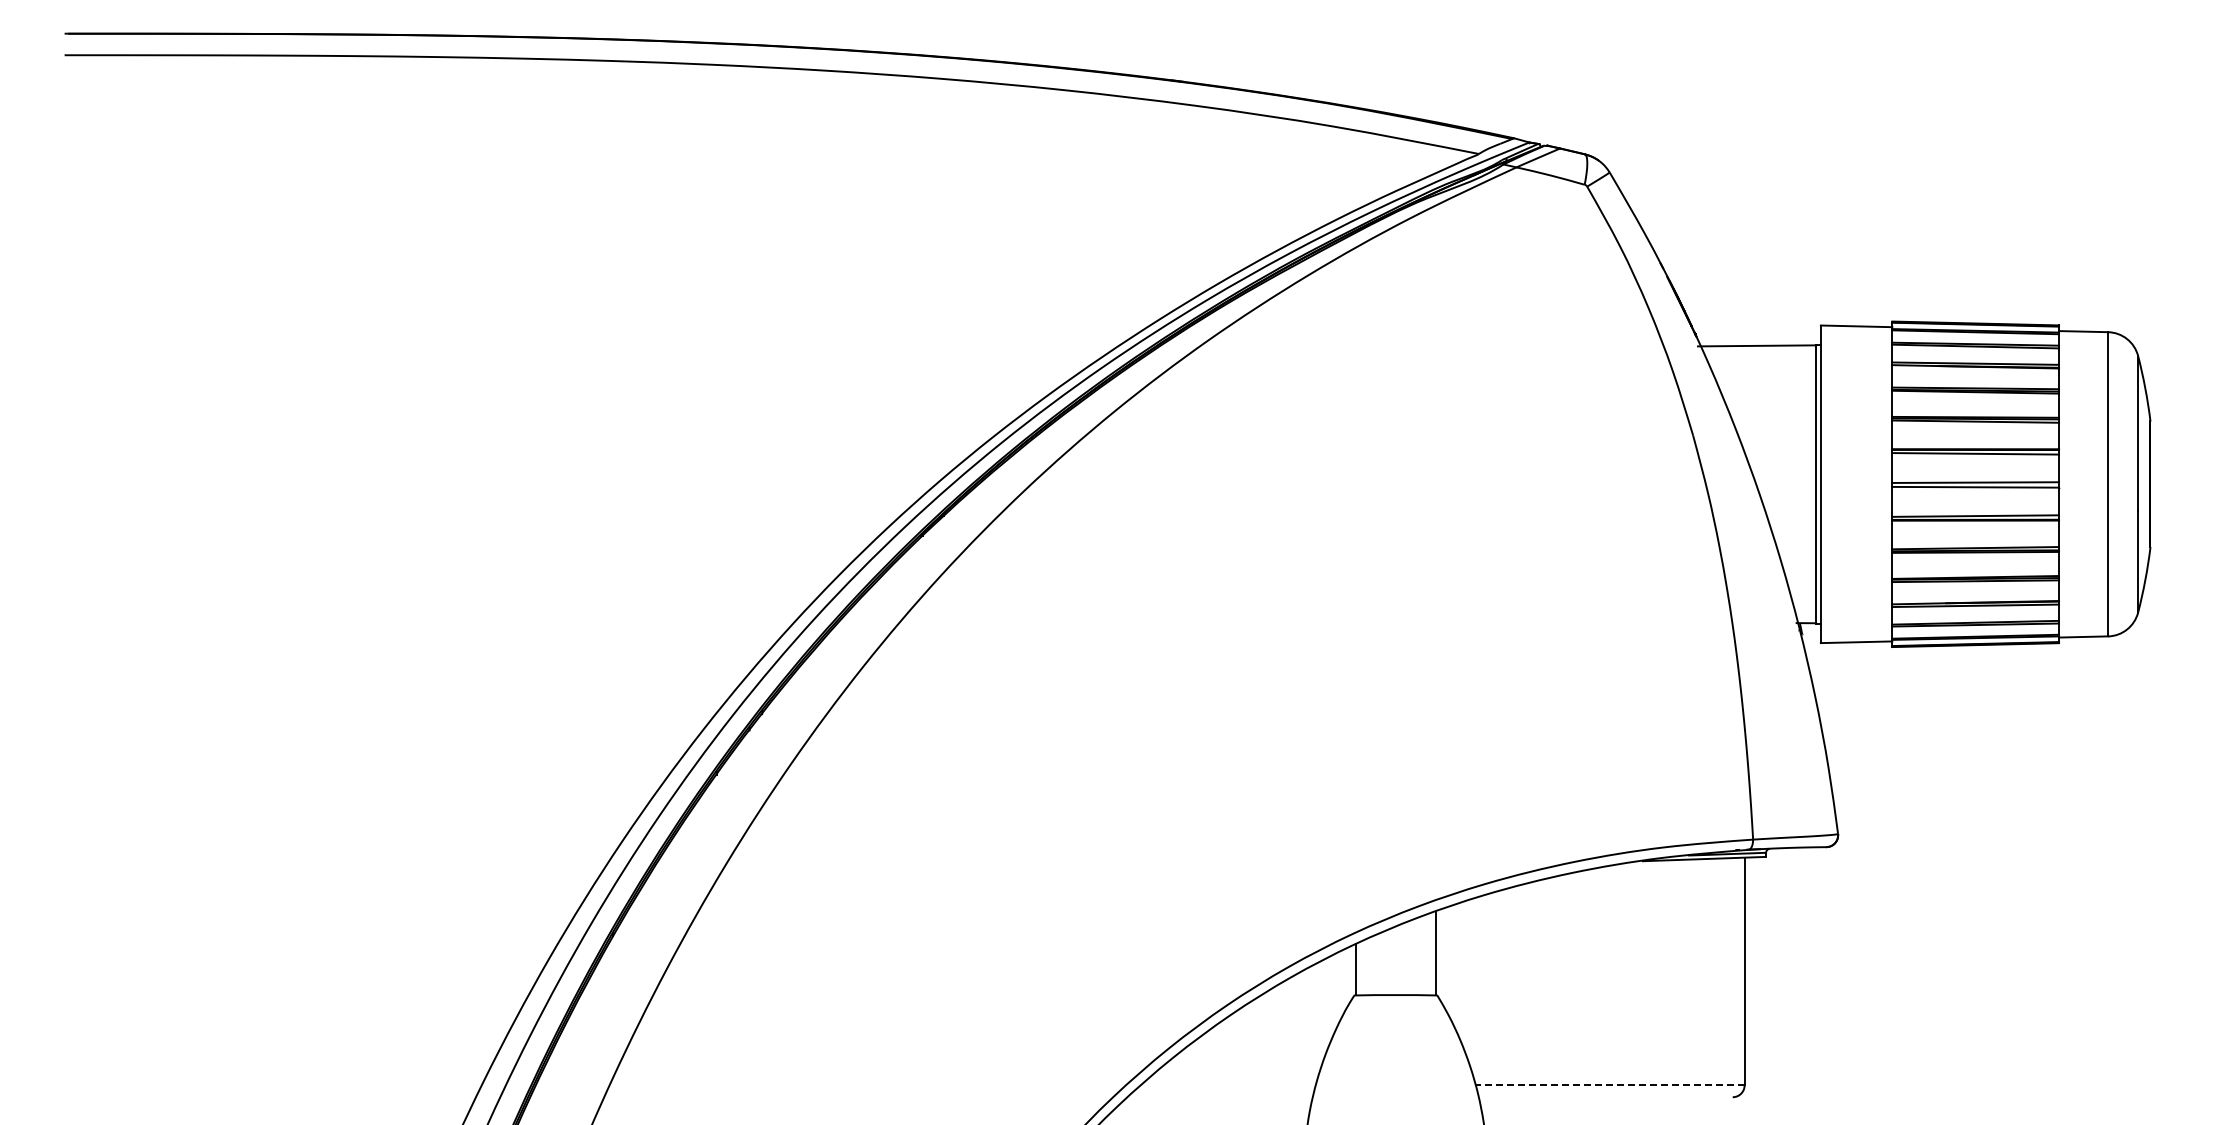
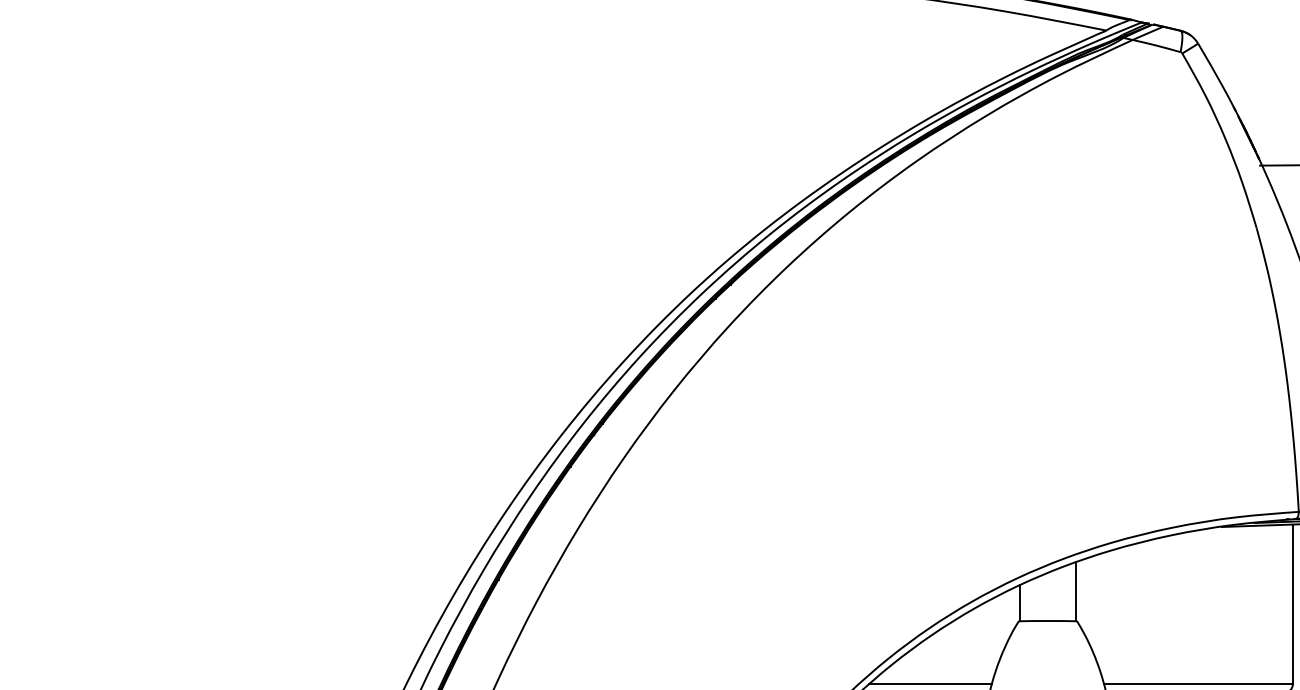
line: (1227, 1085) -> (929, 684), added
line: (1609, 1085) -> (1197, 684), dashed -> solid

